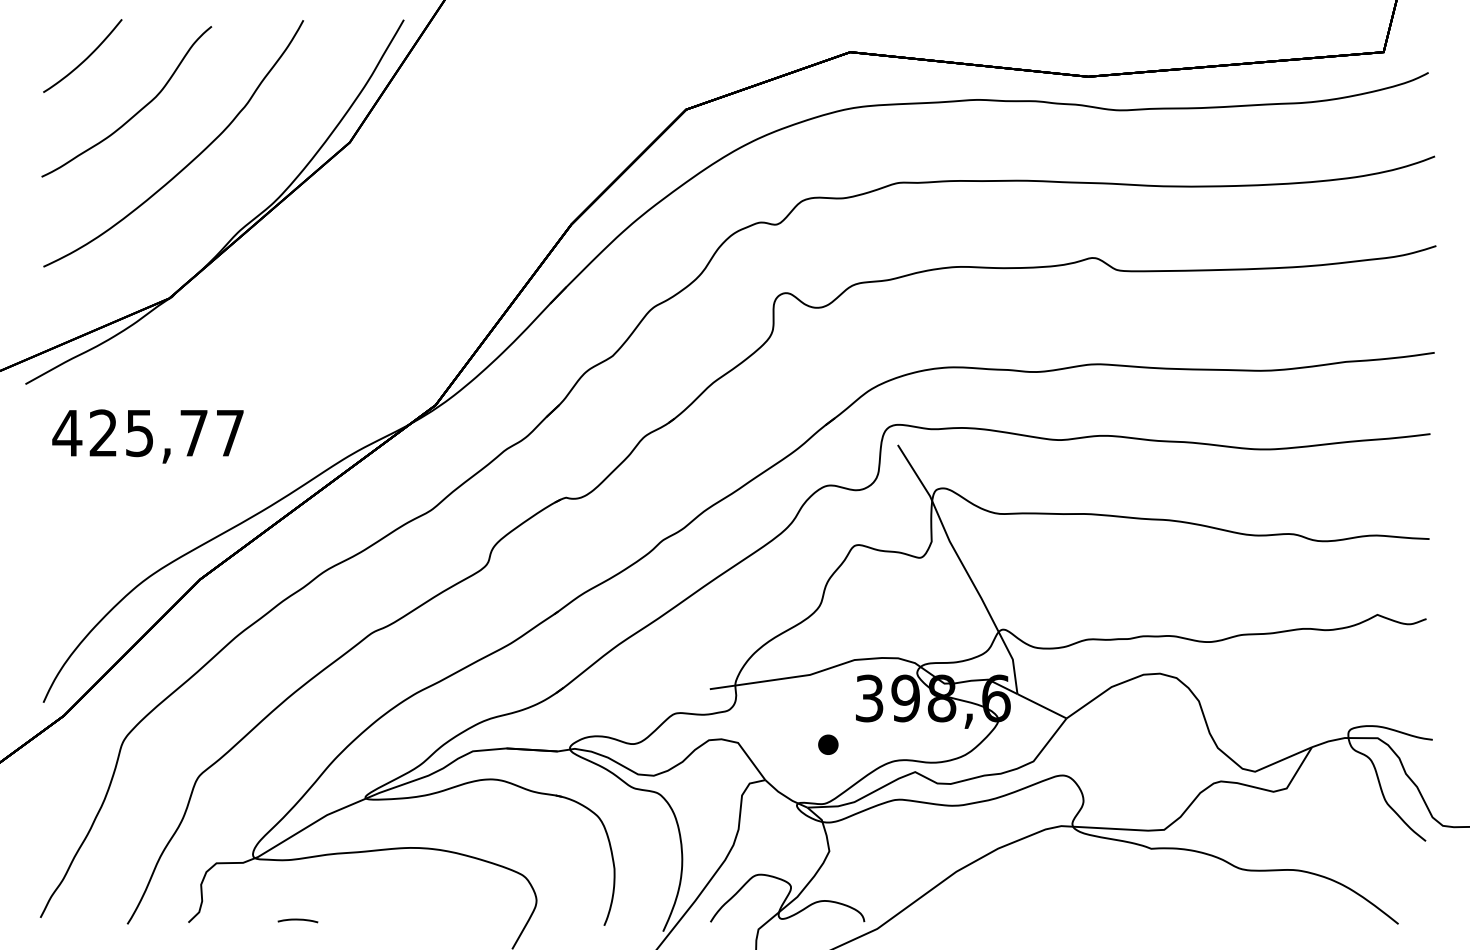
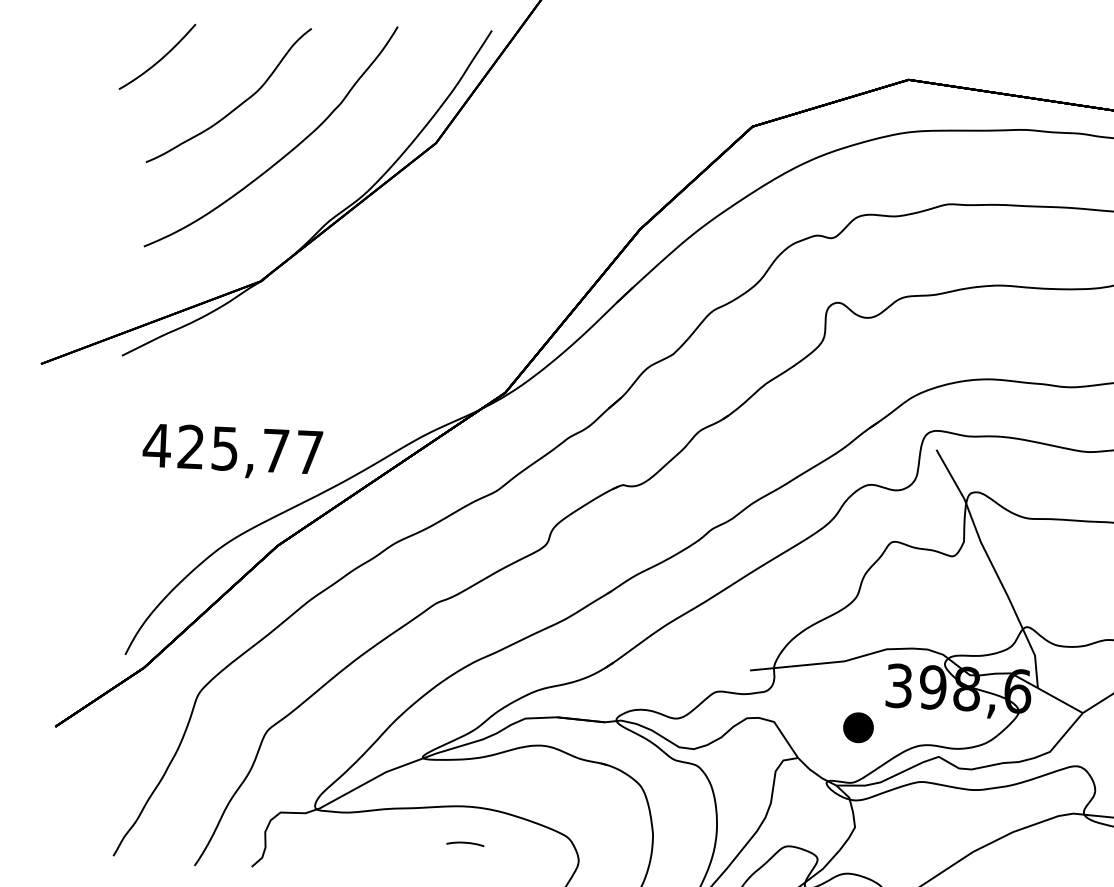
curve: (85, 58) -> (159, 59), moved
text: (147, 436) -> (232, 452), moved
part: (828, 744) -> (858, 727), size x1.6
curve: (297, 920) -> (464, 843), moved

